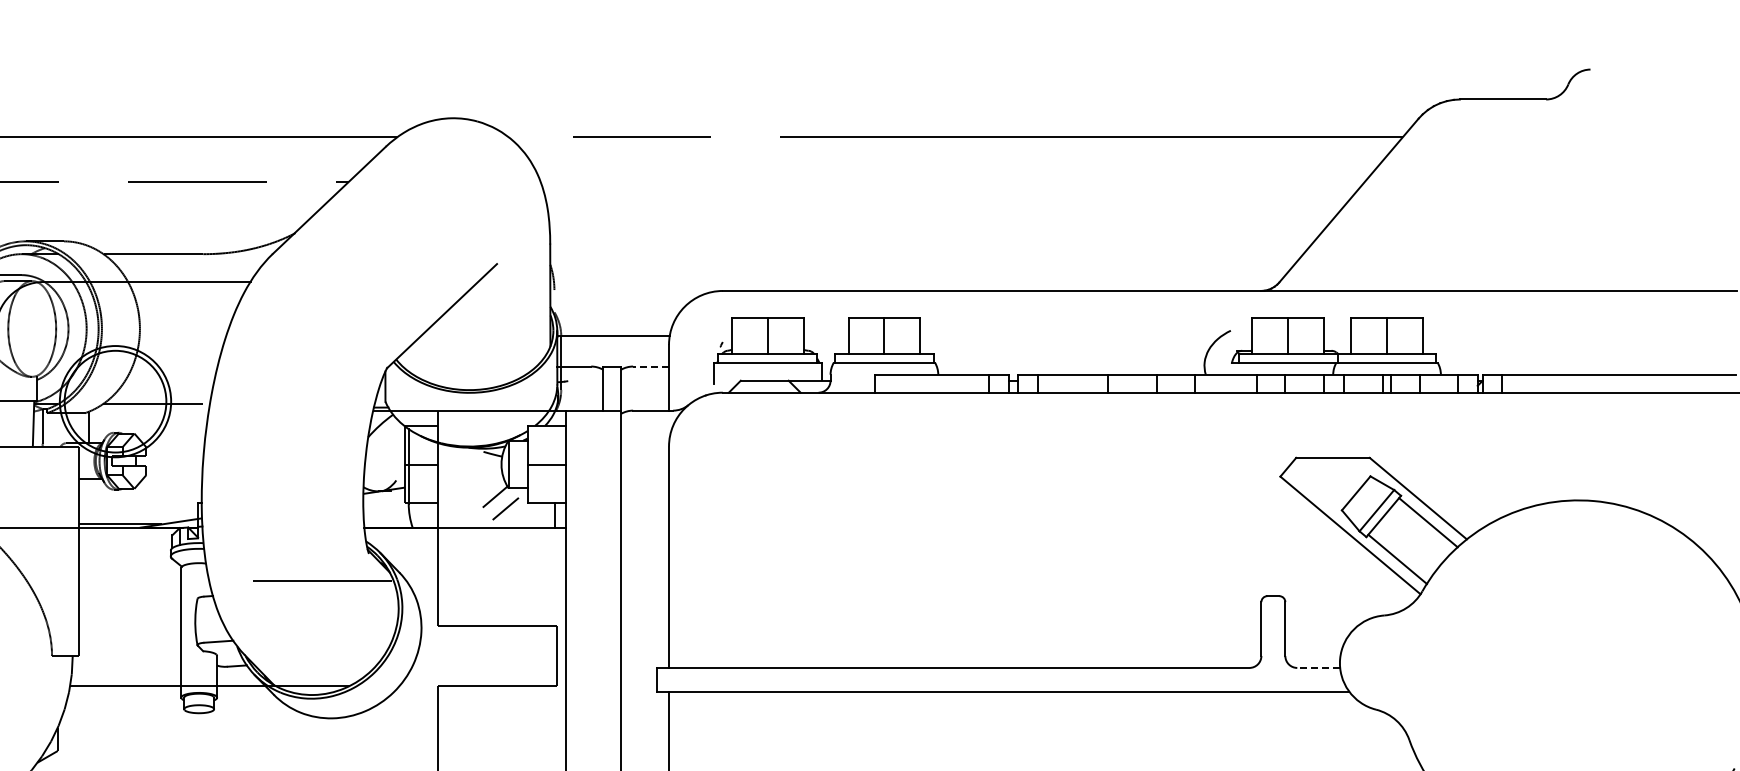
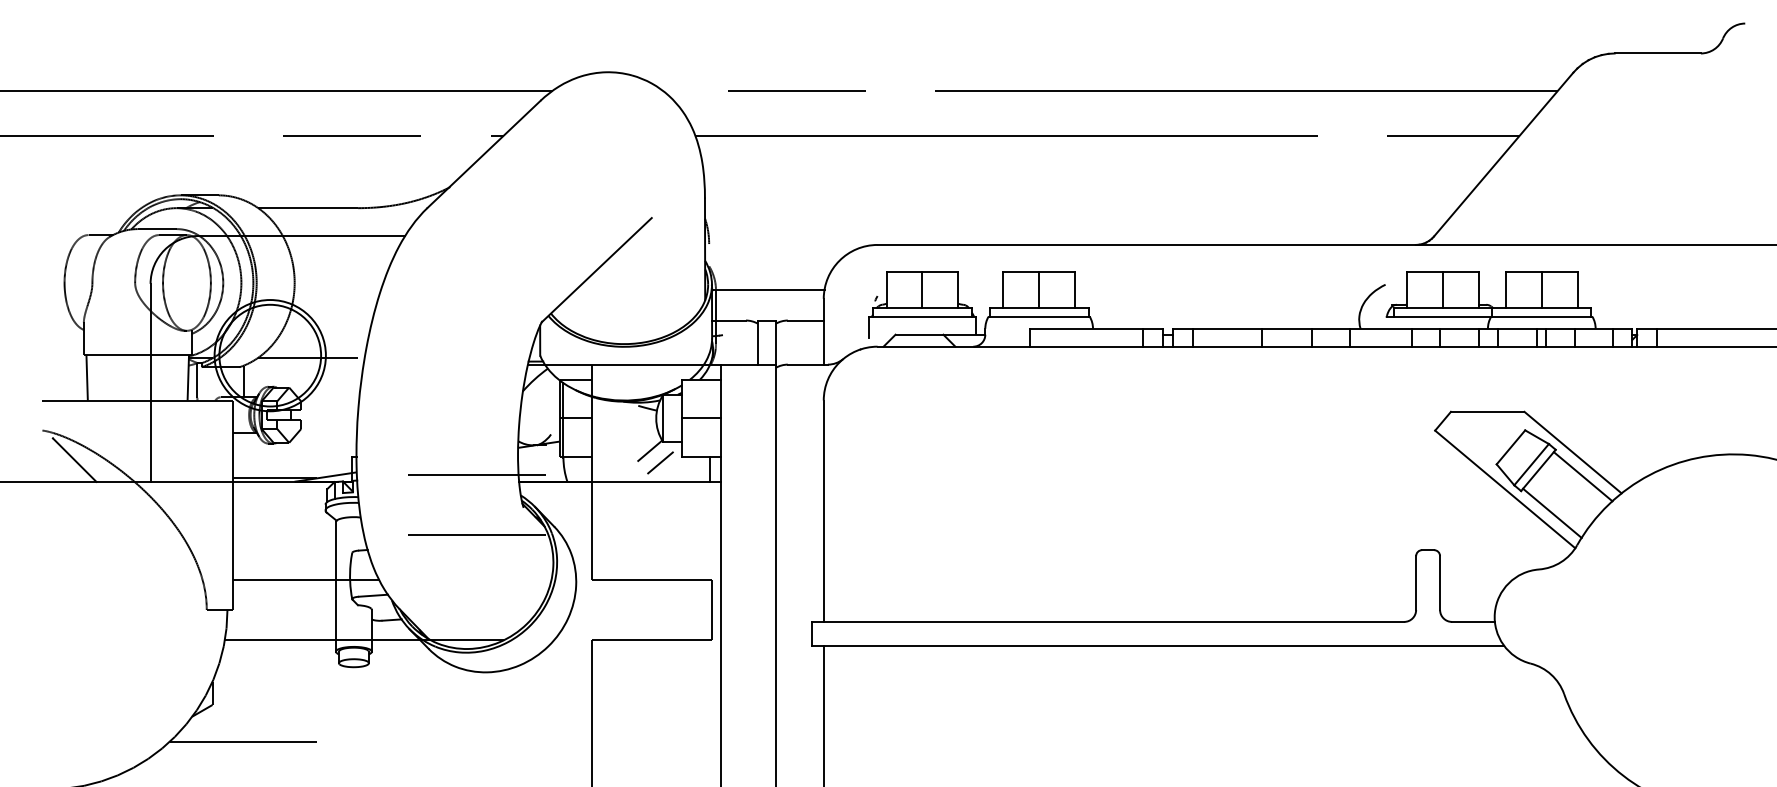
line: (952, 181) -> (1107, 135), added
line: (650, 366) -> (805, 320), dashed -> solid
line: (327, 521) -> (482, 475), added
line: (151, 626) -> (306, 580), added
line: (1318, 667) -> (1473, 621), dashed -> solid

